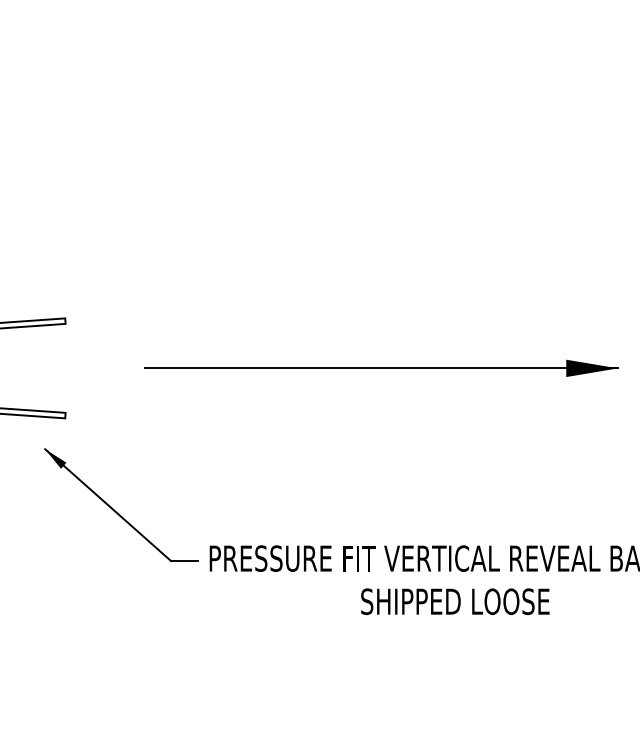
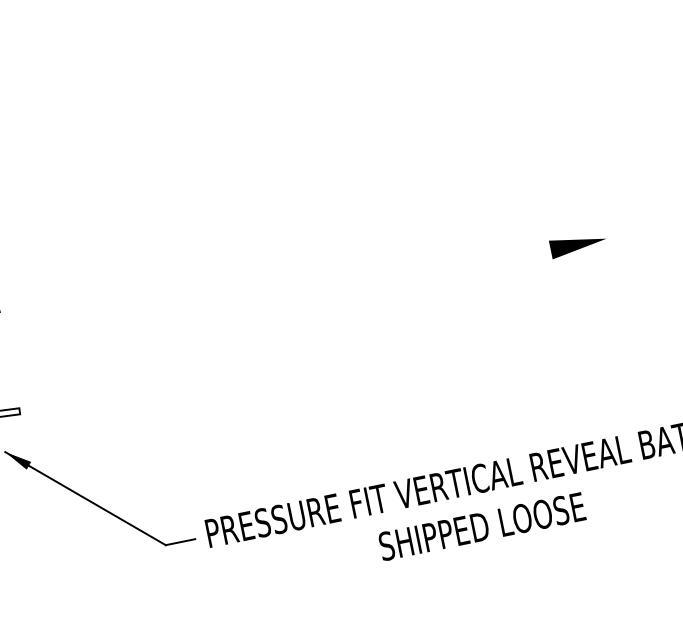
line: (380, 368) -> (349, 291), removed

